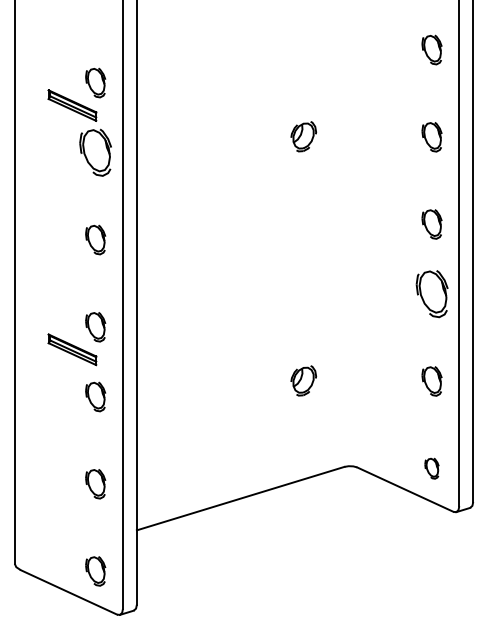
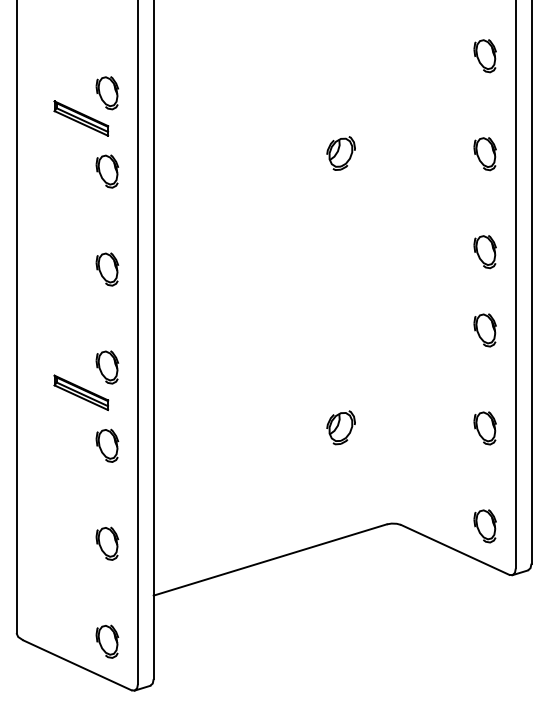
part: (95, 152) -> (107, 171), size x0.62
part: (431, 294) -> (484, 330), size x0.62
part: (431, 468) -> (484, 526), size x1.43

